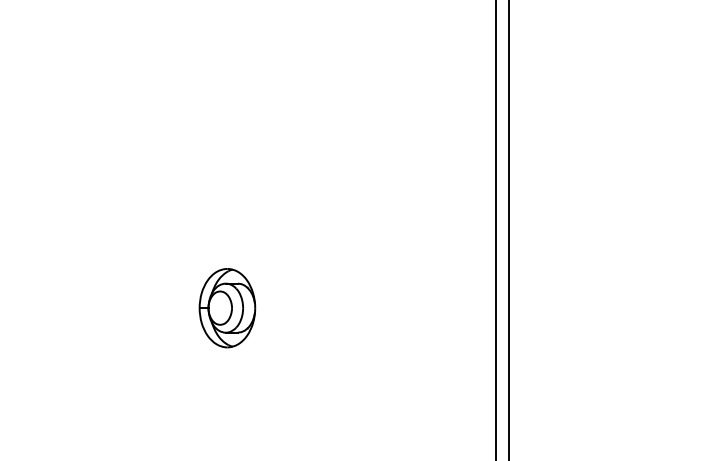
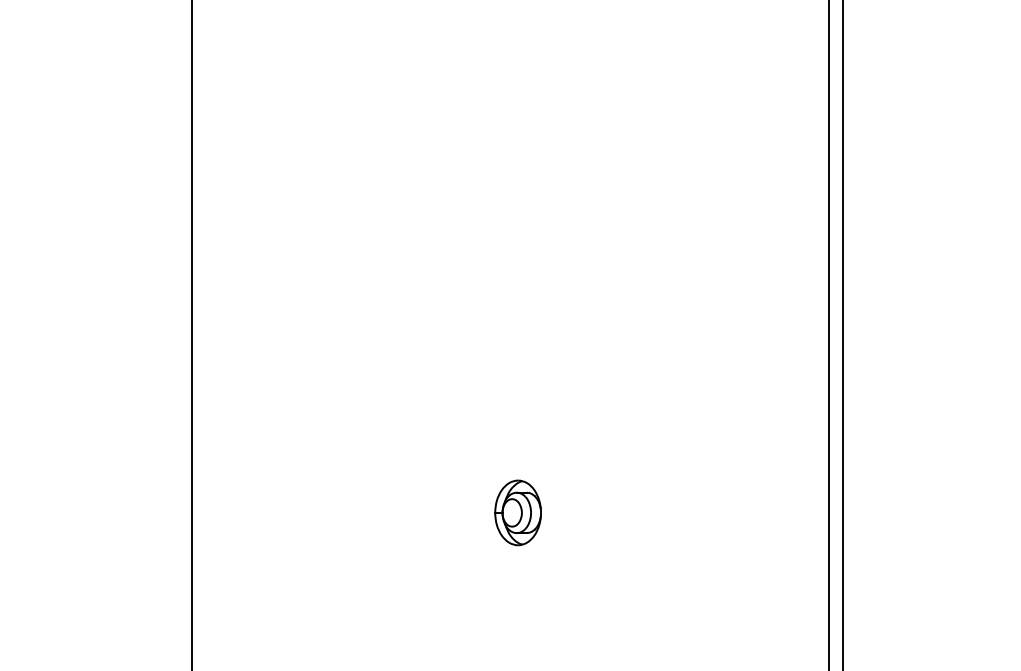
part: (226, 307) -> (517, 512), size x0.71

